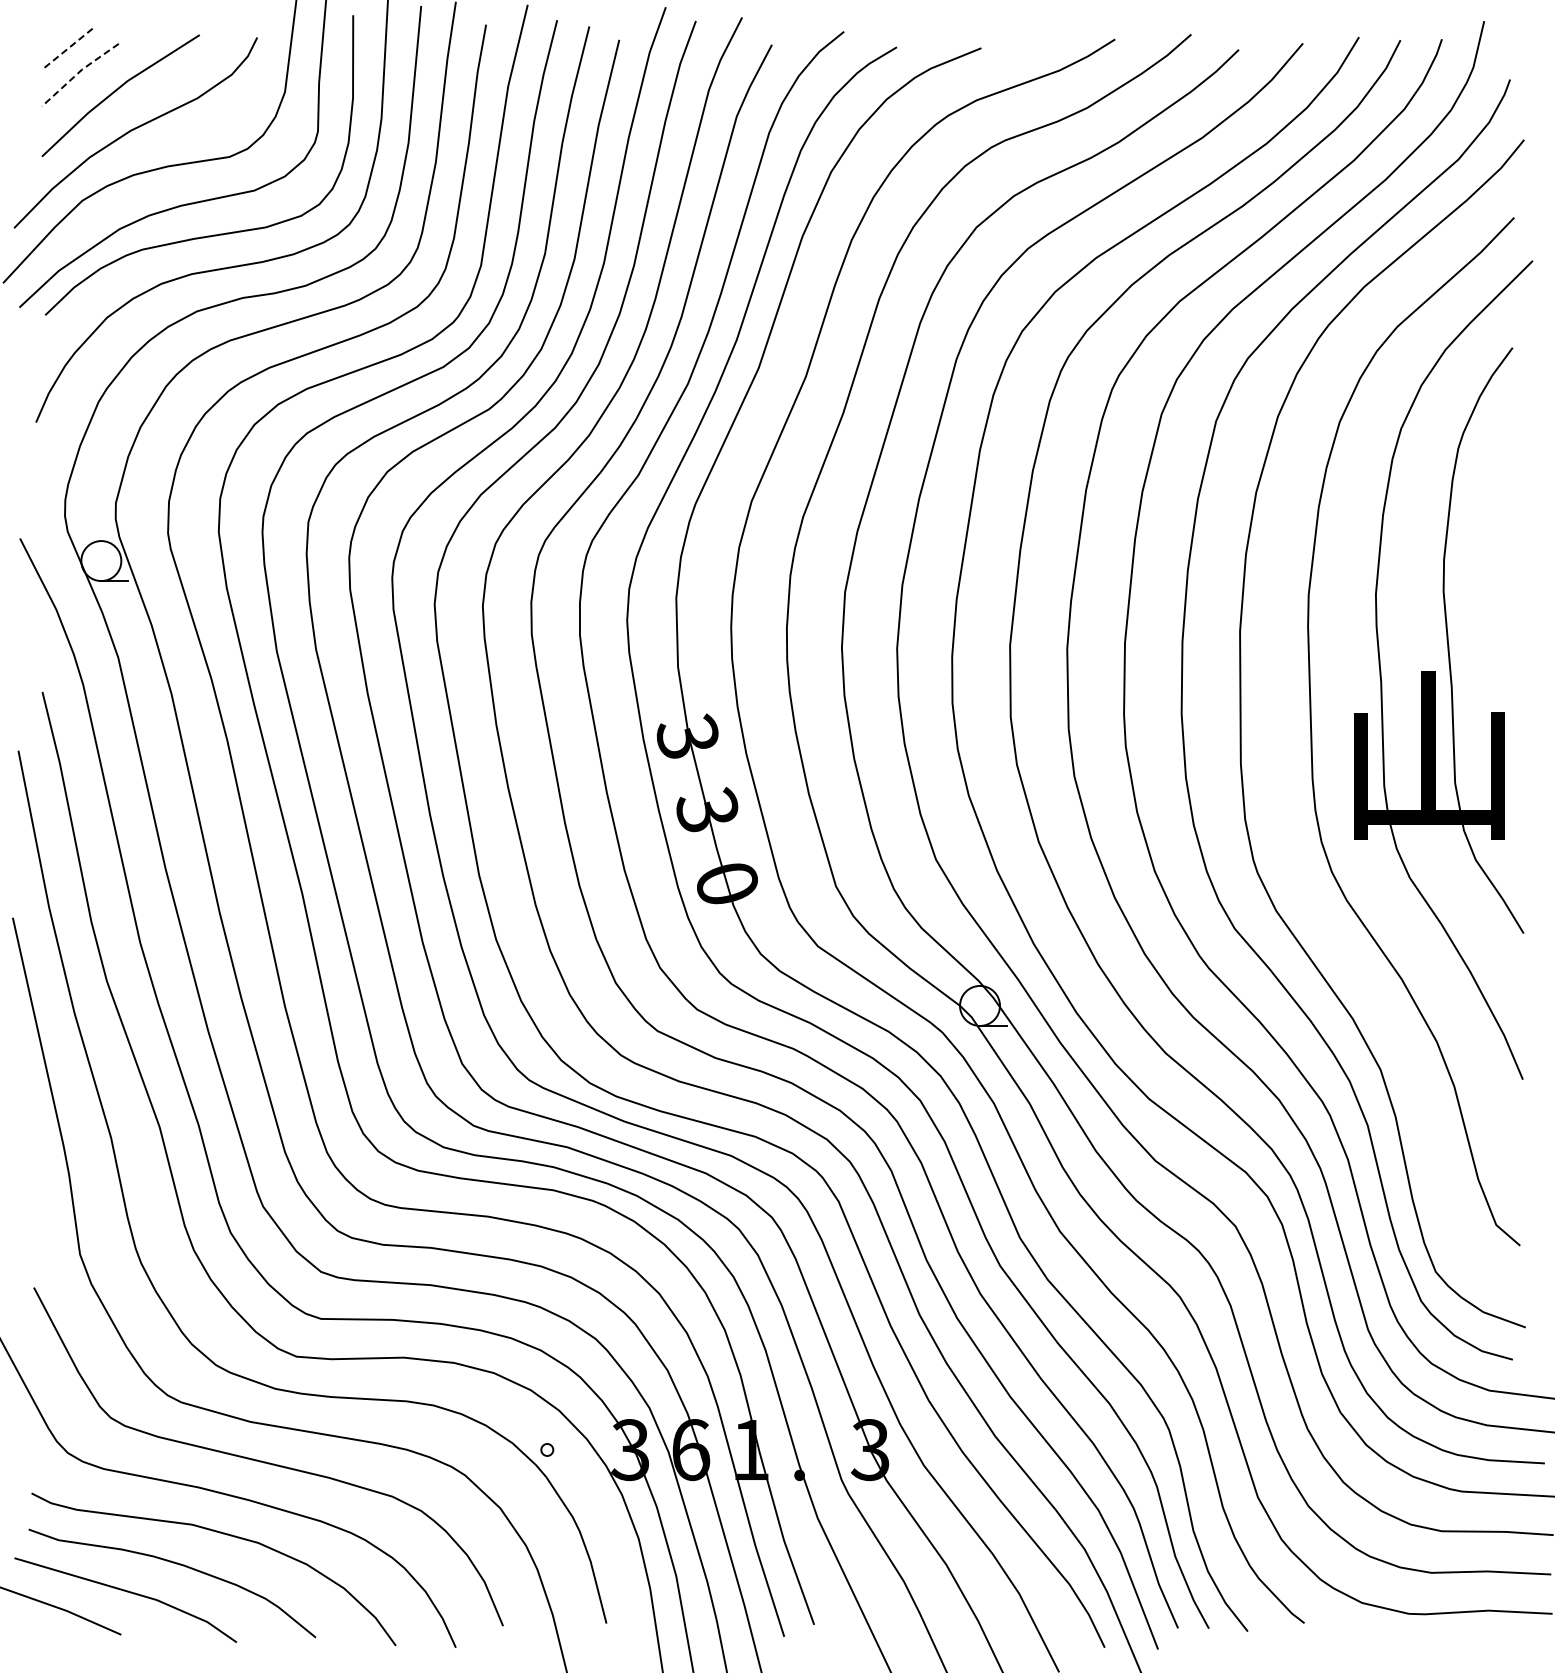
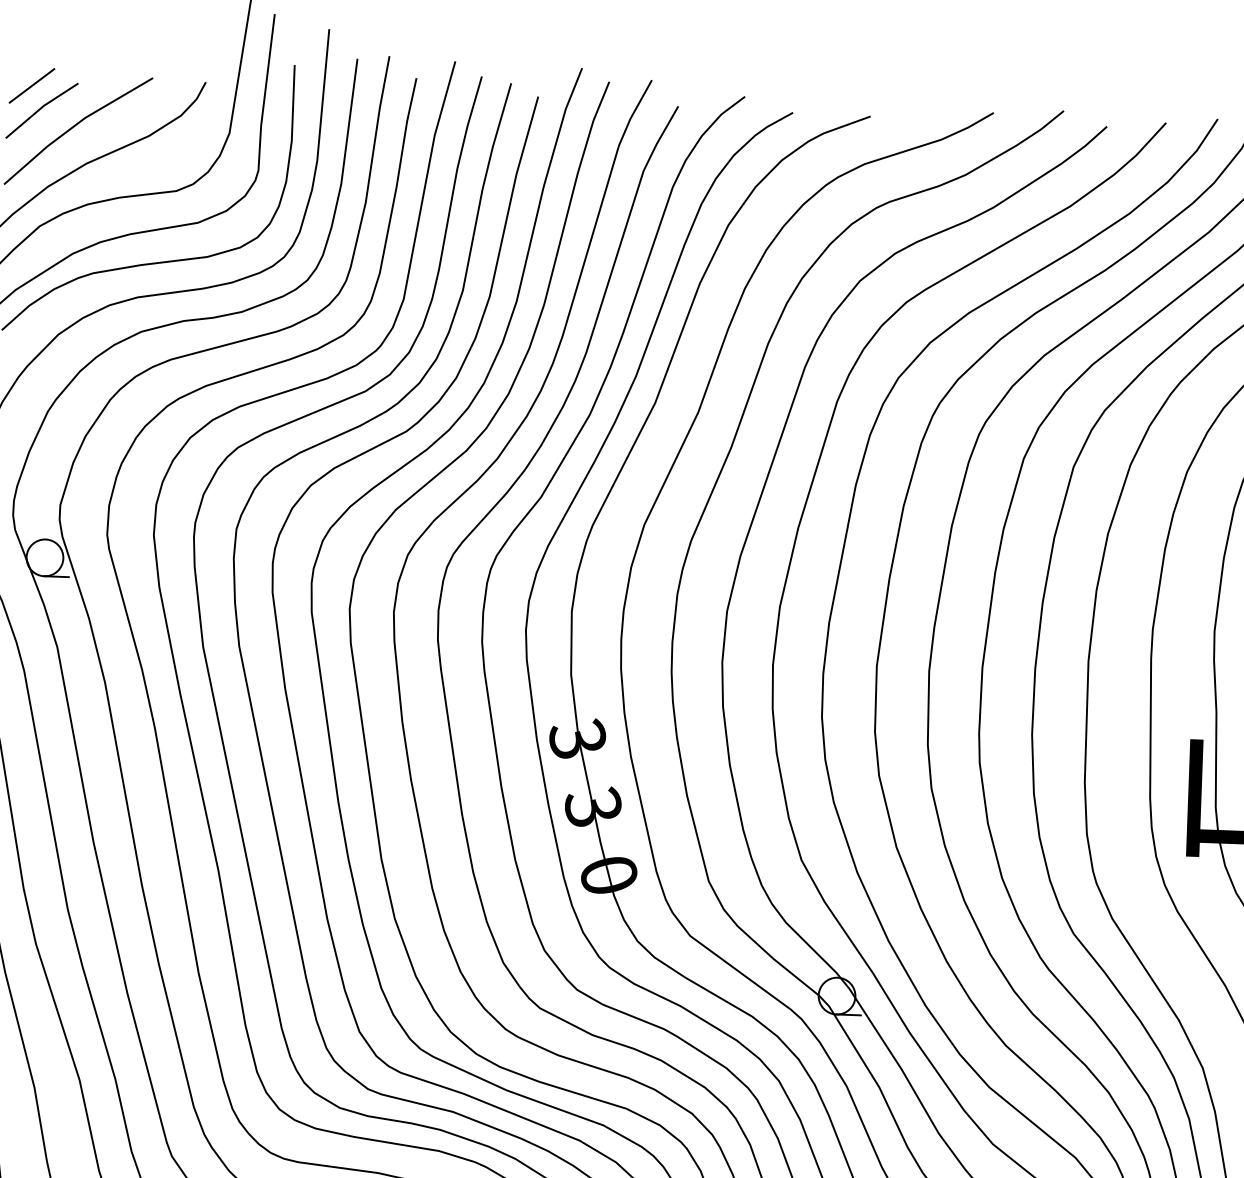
line: (67, 48) -> (31, 85), dashed -> solid
line: (78, 72) -> (40, 108), dashed -> solid

